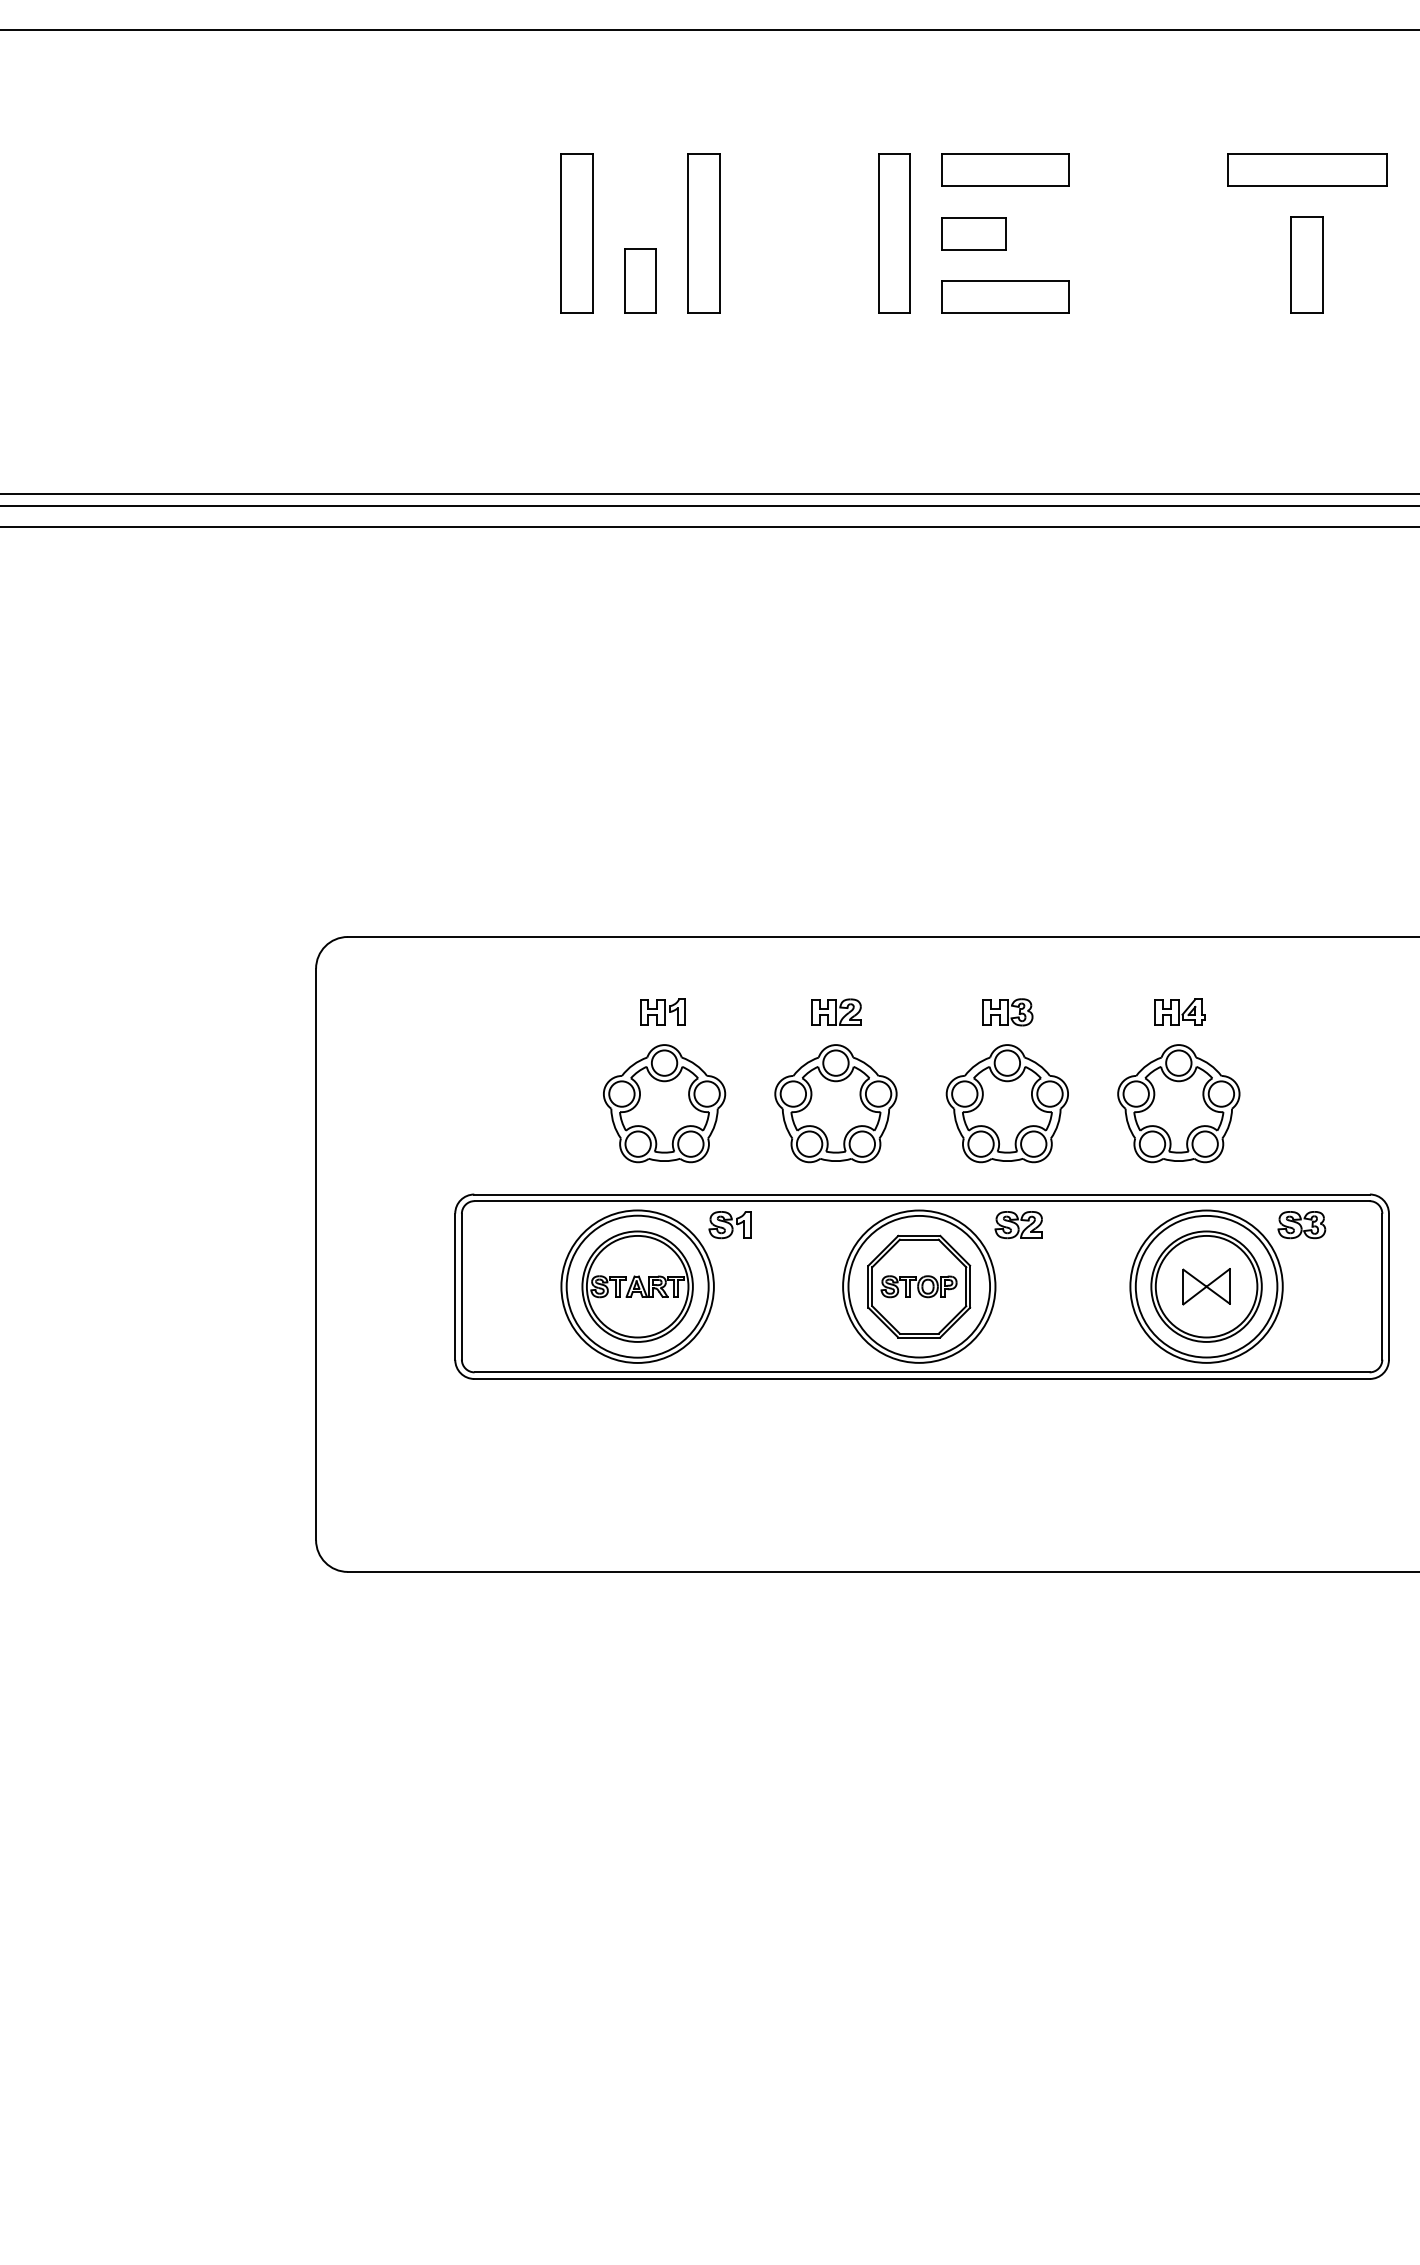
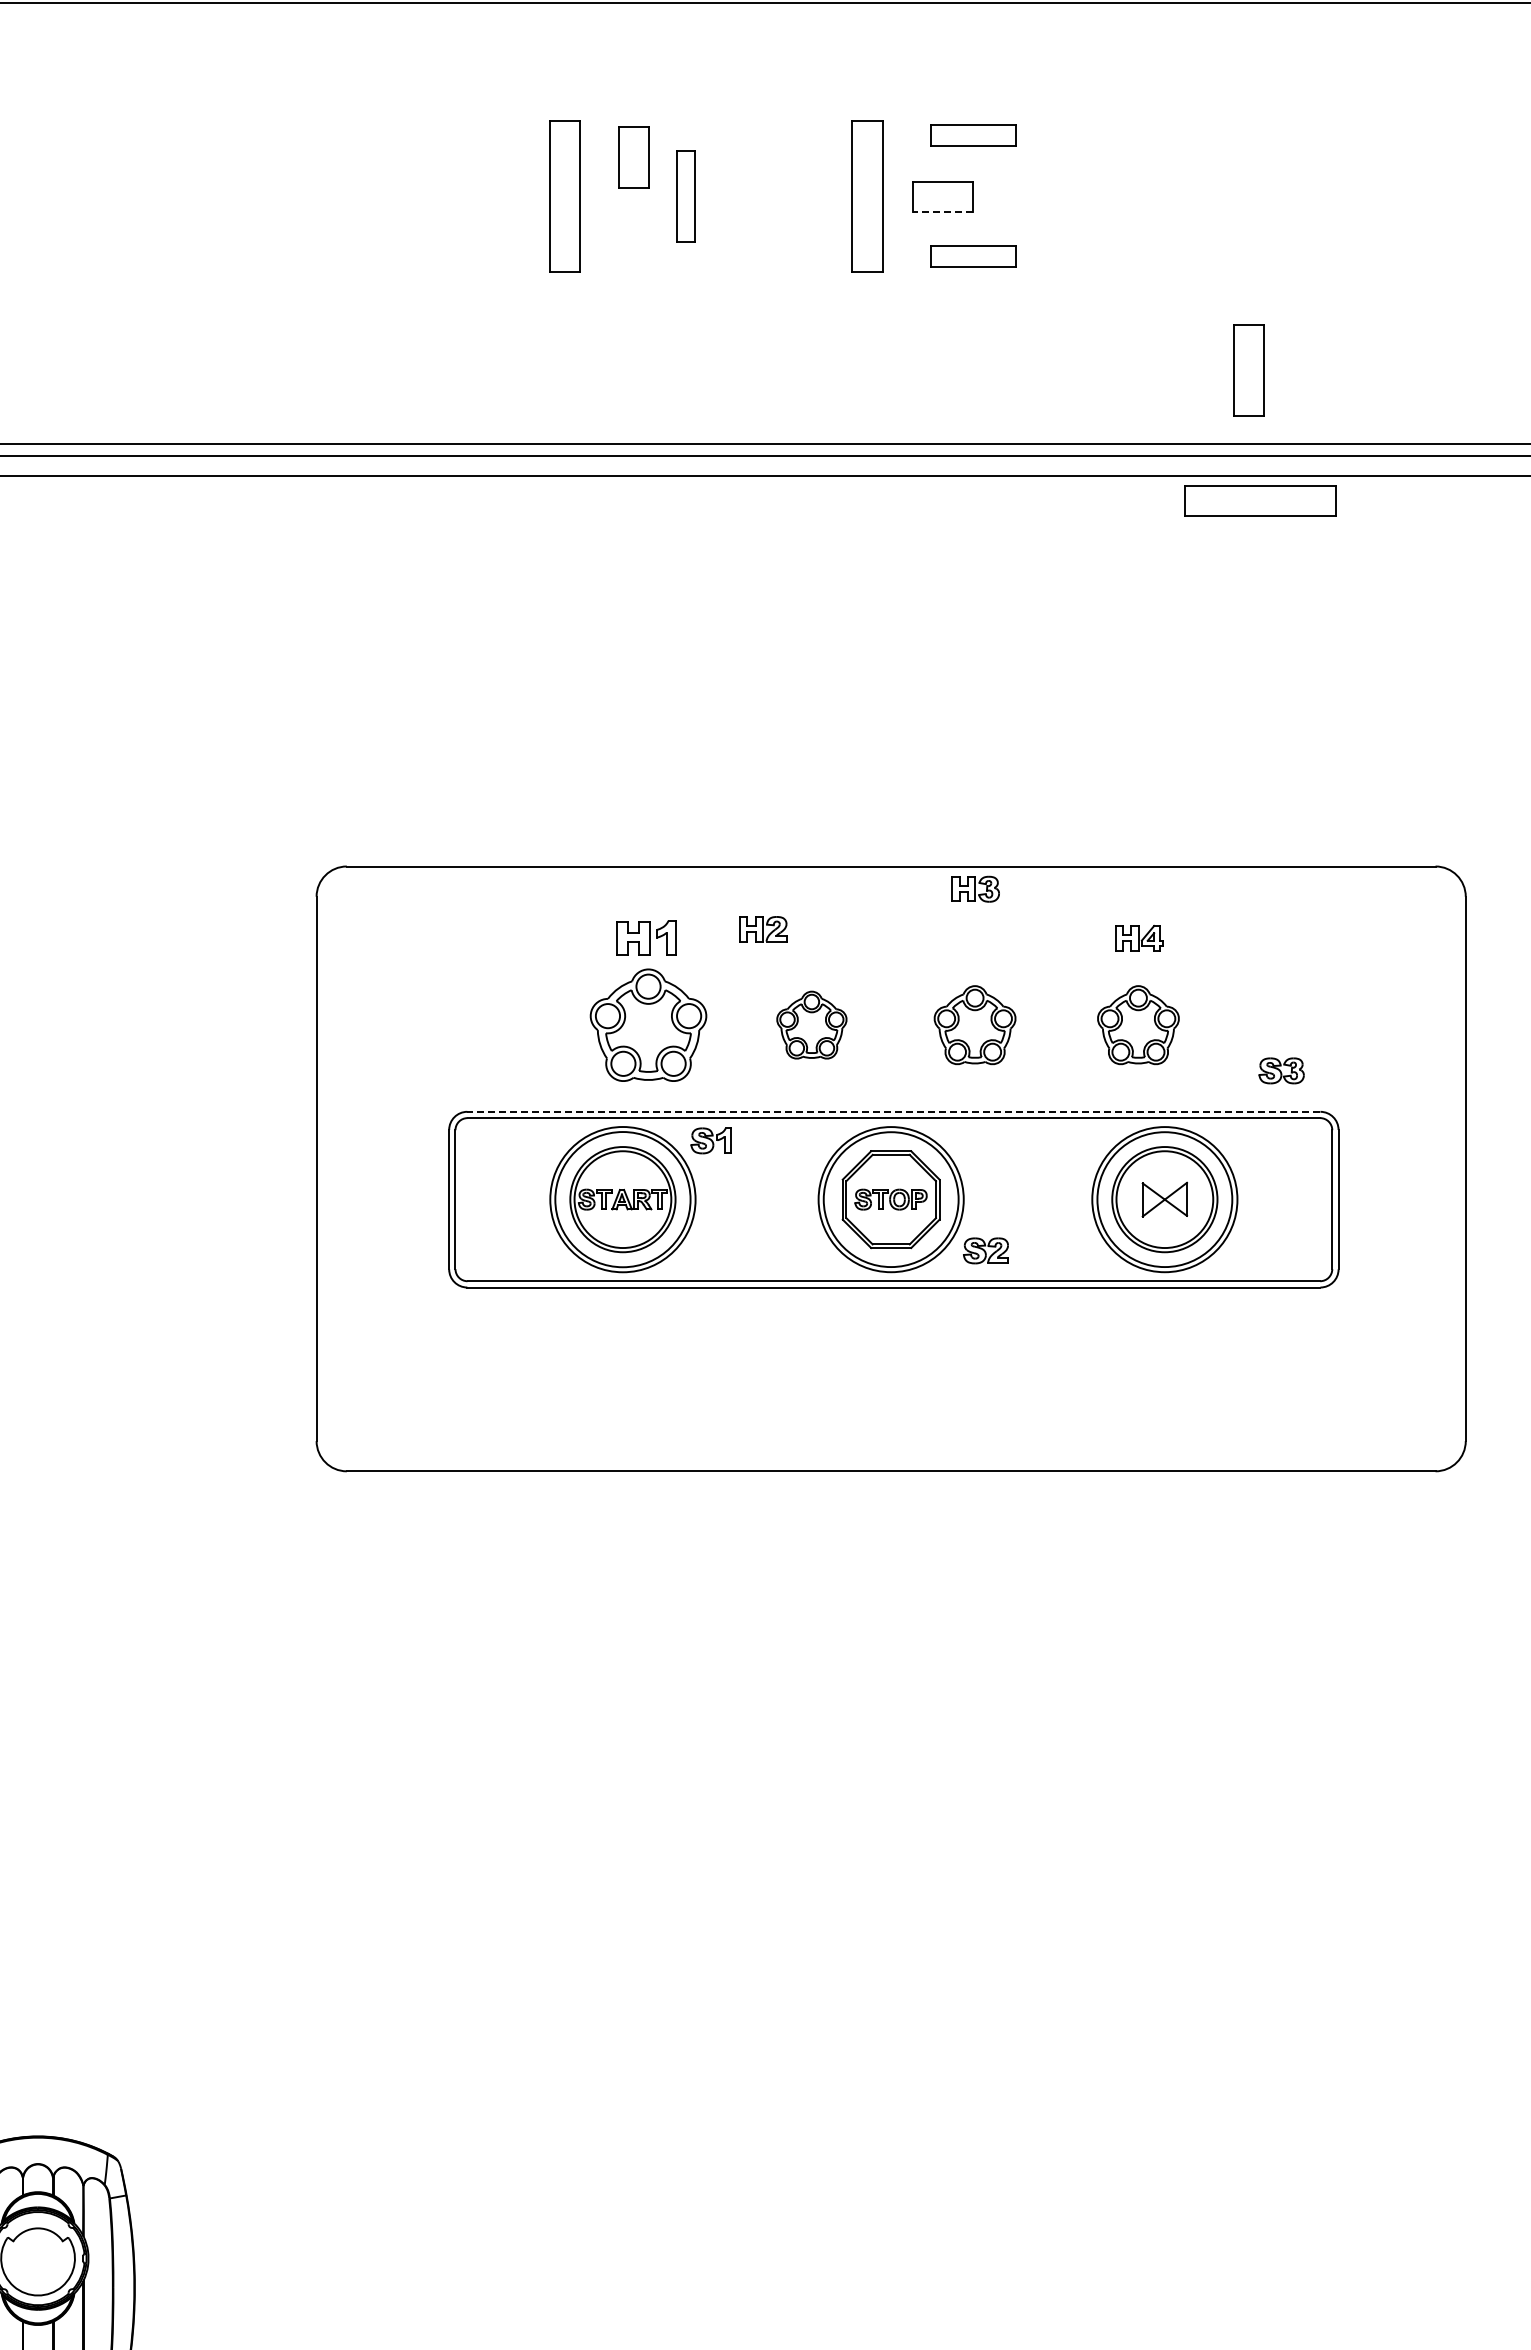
part: (1005, 169) -> (973, 135), size x0.7
part: (1306, 169) -> (1260, 500), moved
part: (703, 233) -> (685, 196), size x0.6
line: (973, 249) -> (942, 211), solid -> dashed
part: (1306, 265) -> (1248, 370), moved
part: (640, 280) -> (633, 157), moved
part: (1005, 296) -> (973, 256), size x0.7
part: (1007, 1011) -> (975, 888), moved
part: (662, 1012) -> (646, 938), size x1.4
part: (836, 1012) -> (763, 929), moved
part: (835, 1102) -> (811, 1024), size x0.6
part: (1006, 1102) -> (974, 1024), size x0.7
part: (1178, 1102) -> (1138, 1024), size x0.7
line: (921, 1194) -> (893, 1111), solid -> dashed
part: (1018, 1224) -> (985, 1250), moved
part: (1301, 1224) -> (1281, 1070), moved

